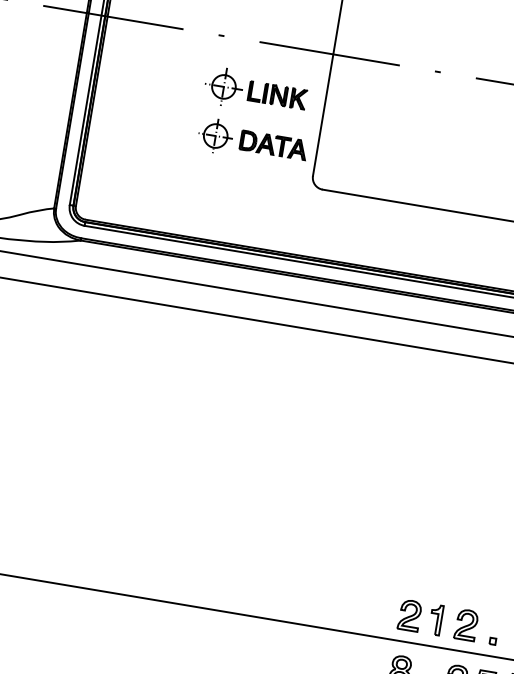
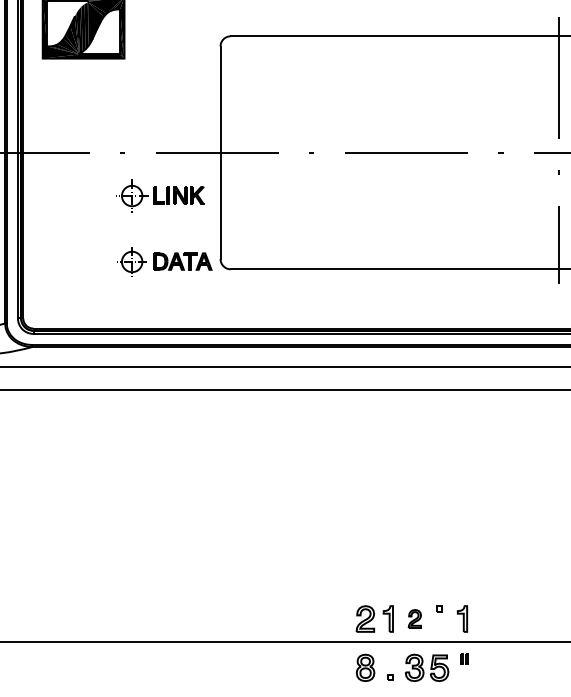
part: (252, 141) -> (164, 261), moved
part: (466, 624) -> (414, 618), size x0.7
part: (492, 640) -> (439, 608), moved

